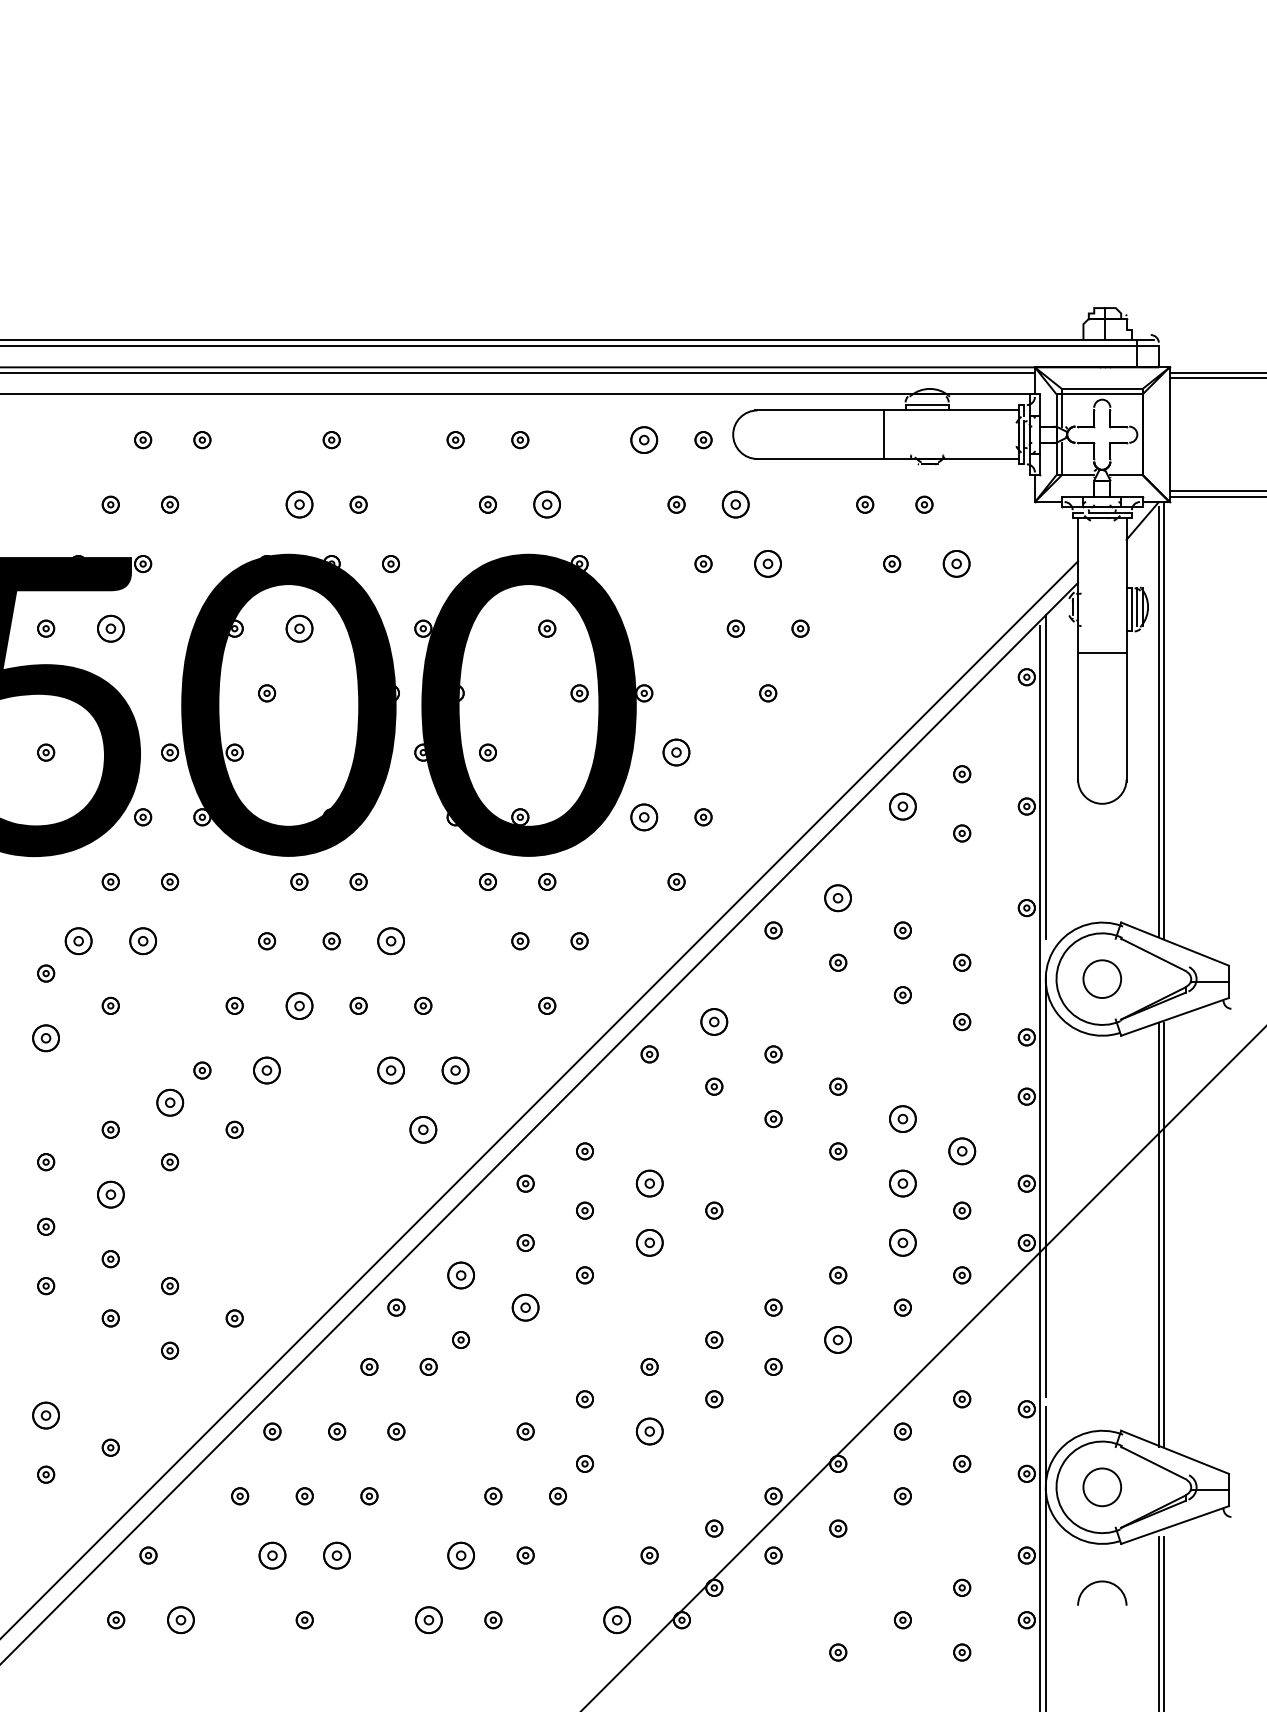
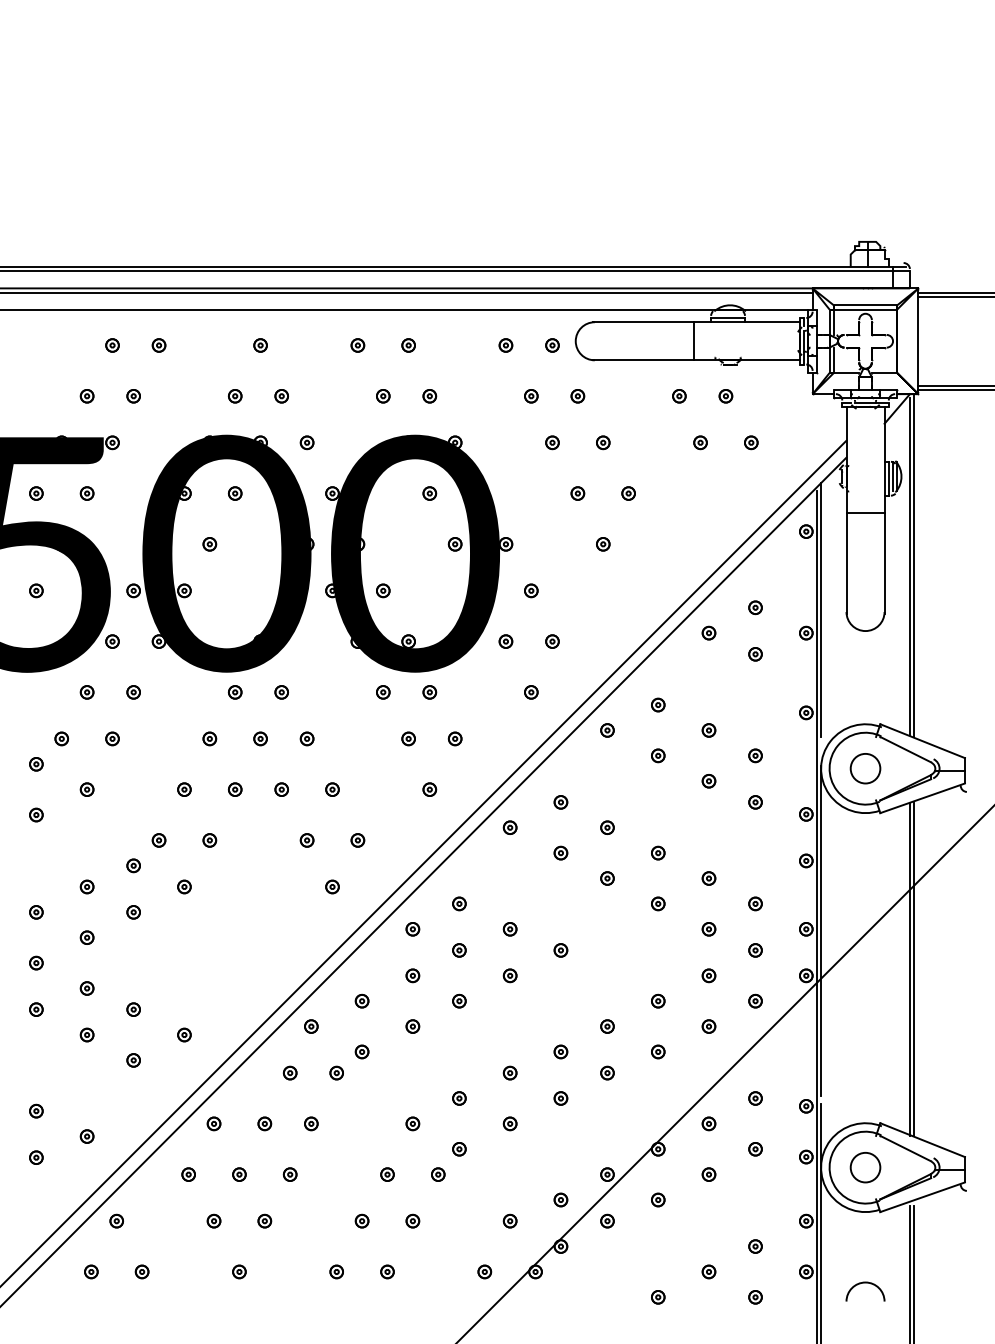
part: (643, 440) -> (505, 345), size x0.62
part: (298, 505) -> (234, 396), size x0.62
part: (546, 505) -> (429, 396), size x0.62
part: (735, 505) -> (577, 396), size x0.62
part: (768, 563) -> (603, 442), size x0.62
part: (957, 563) -> (751, 442), size x0.62
part: (109, 628) -> (86, 493), size x0.62
part: (298, 628) -> (234, 493), size x0.62
part: (676, 752) -> (531, 590), size x0.62
part: (902, 805) -> (708, 632), size x0.62
part: (643, 817) -> (505, 641), size x0.62
part: (838, 897) -> (658, 704), size x0.62
part: (78, 940) -> (61, 738), size x0.62
part: (143, 940) -> (112, 738), size x0.62
part: (390, 940) -> (306, 738), size x0.62
part: (298, 1005) -> (234, 789), size x0.62
part: (713, 1022) -> (560, 802), size x0.62
part: (46, 1037) -> (36, 814), size x0.62
part: (266, 1070) -> (209, 840), size x0.62
part: (390, 1070) -> (306, 840), size x0.62
part: (455, 1070) -> (357, 840), size x0.62
part: (169, 1102) -> (133, 865), size x0.62
part: (902, 1119) -> (708, 878), size x0.62
part: (423, 1129) -> (332, 886), size x0.62
part: (962, 1150) -> (755, 903), size x0.62
part: (648, 1184) -> (509, 929), size x0.62
part: (902, 1184) -> (708, 929), size x0.62
part: (109, 1194) -> (86, 937), size x0.62
part: (648, 1242) -> (509, 975), size x0.62
part: (902, 1242) -> (708, 975), size x0.62
part: (460, 1274) -> (361, 1000), size x0.62
part: (525, 1307) -> (412, 1026), size x0.62
part: (838, 1339) -> (658, 1051), size x0.62
part: (46, 1414) -> (36, 1110), size x0.62
part: (648, 1431) -> (509, 1123), size x0.62
part: (271, 1554) -> (213, 1220), size x0.62
part: (336, 1554) -> (264, 1220), size x0.62
part: (460, 1554) -> (361, 1220), size x0.62
curve: (1102, 1582) -> (865, 1283), moved
part: (180, 1619) -> (141, 1271), size x0.62
part: (428, 1619) -> (336, 1271), size x0.62
part: (616, 1619) -> (484, 1271), size x0.62

